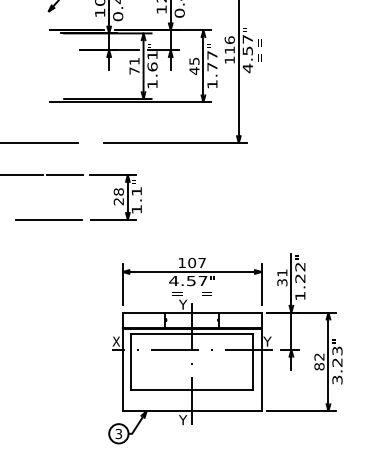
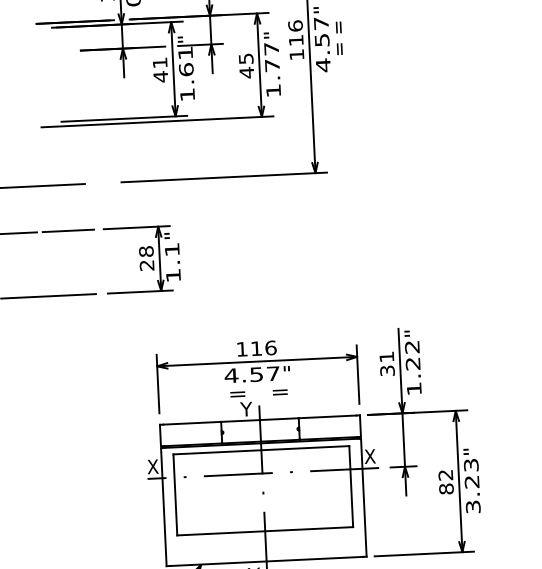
text: (134, 71) -> (160, 77), 71 -> 41
text: (197, 262) -> (264, 347), 107 -> 116
text: (267, 341) -> (370, 456), Y -> X

